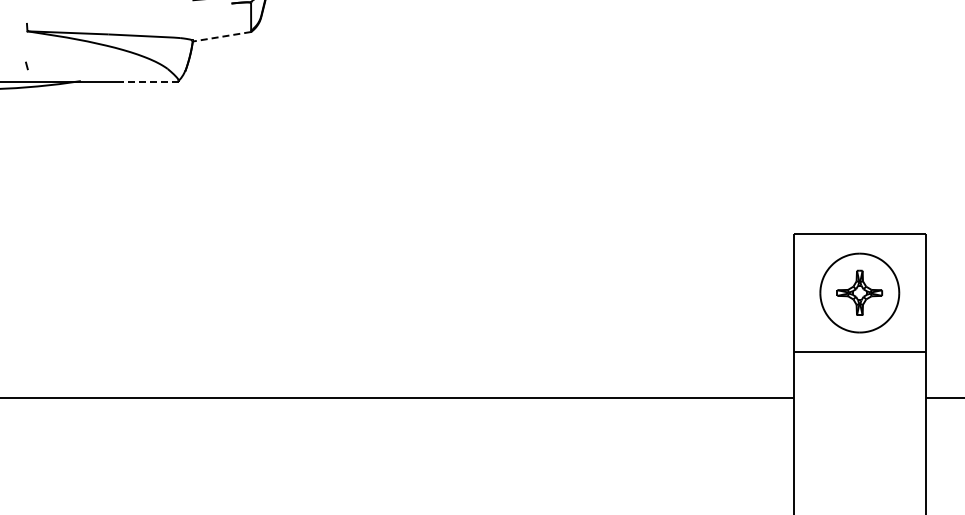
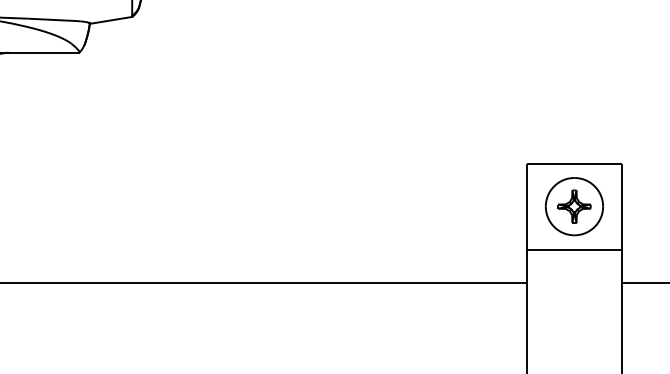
line: (221, 36) -> (110, 20), dashed -> solid
line: (151, 81) -> (59, 52), dashed -> solid

